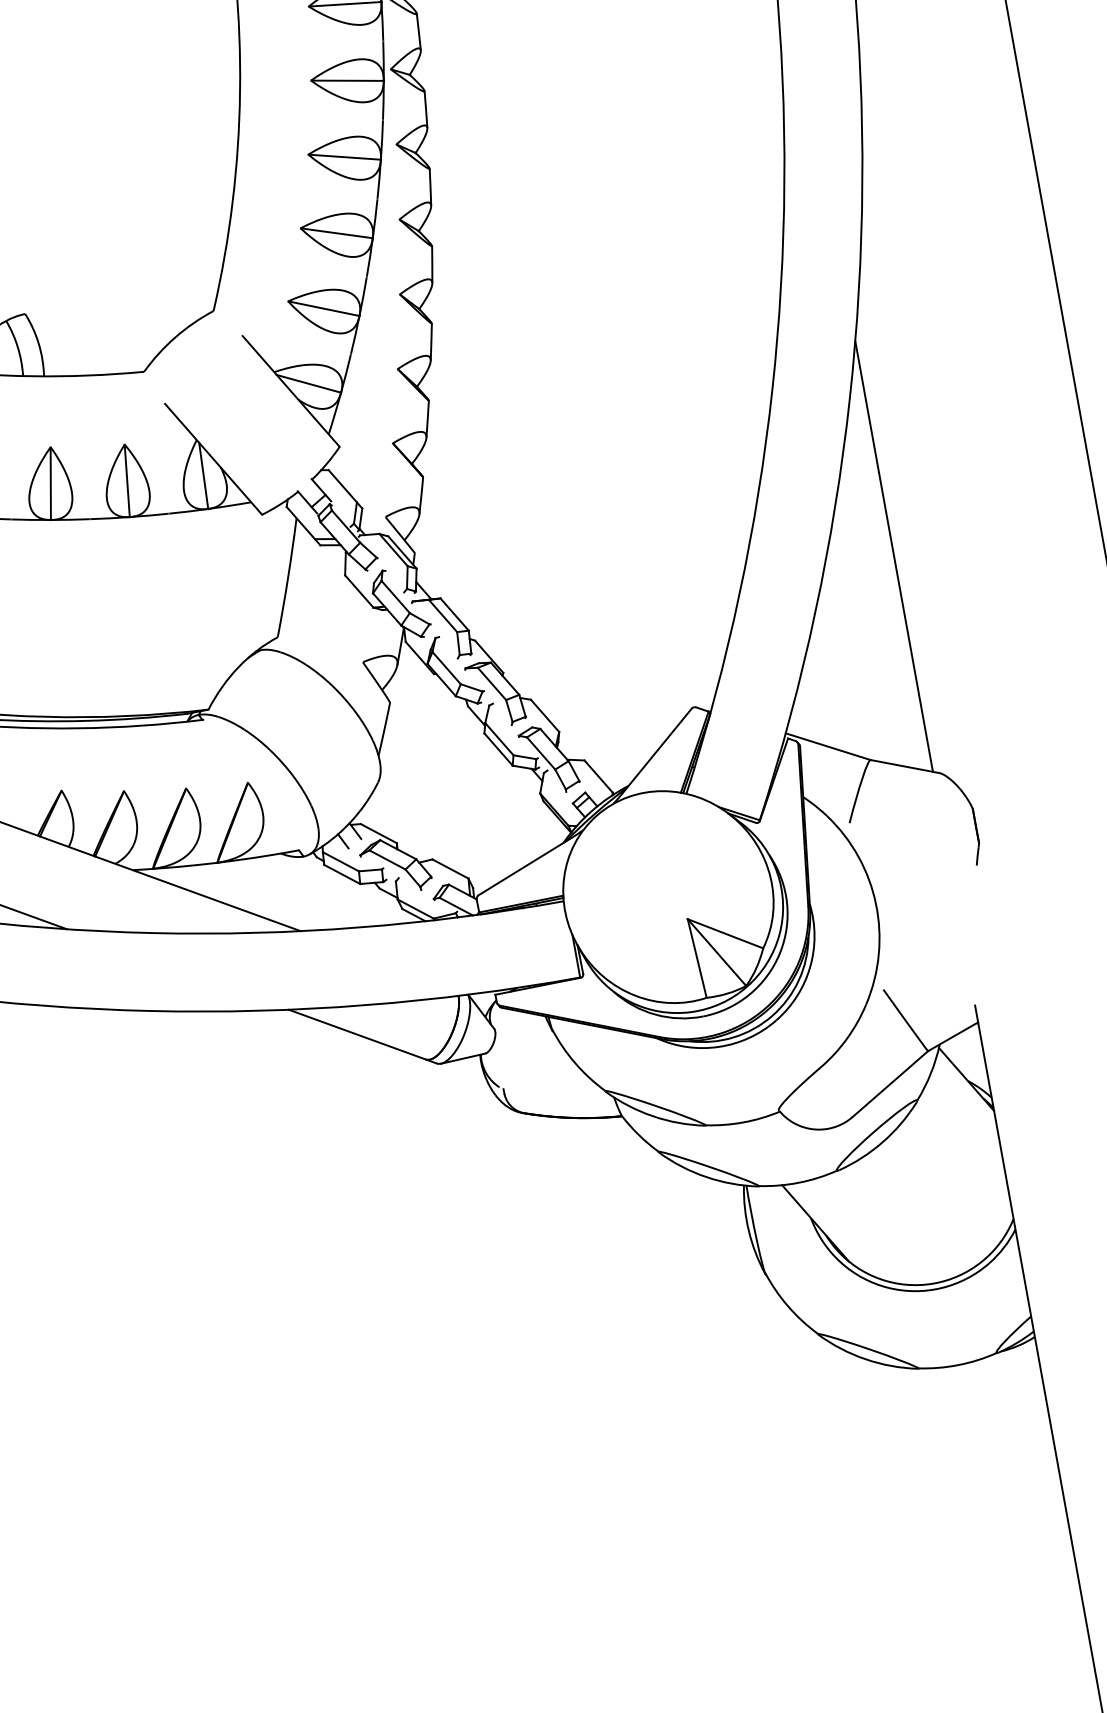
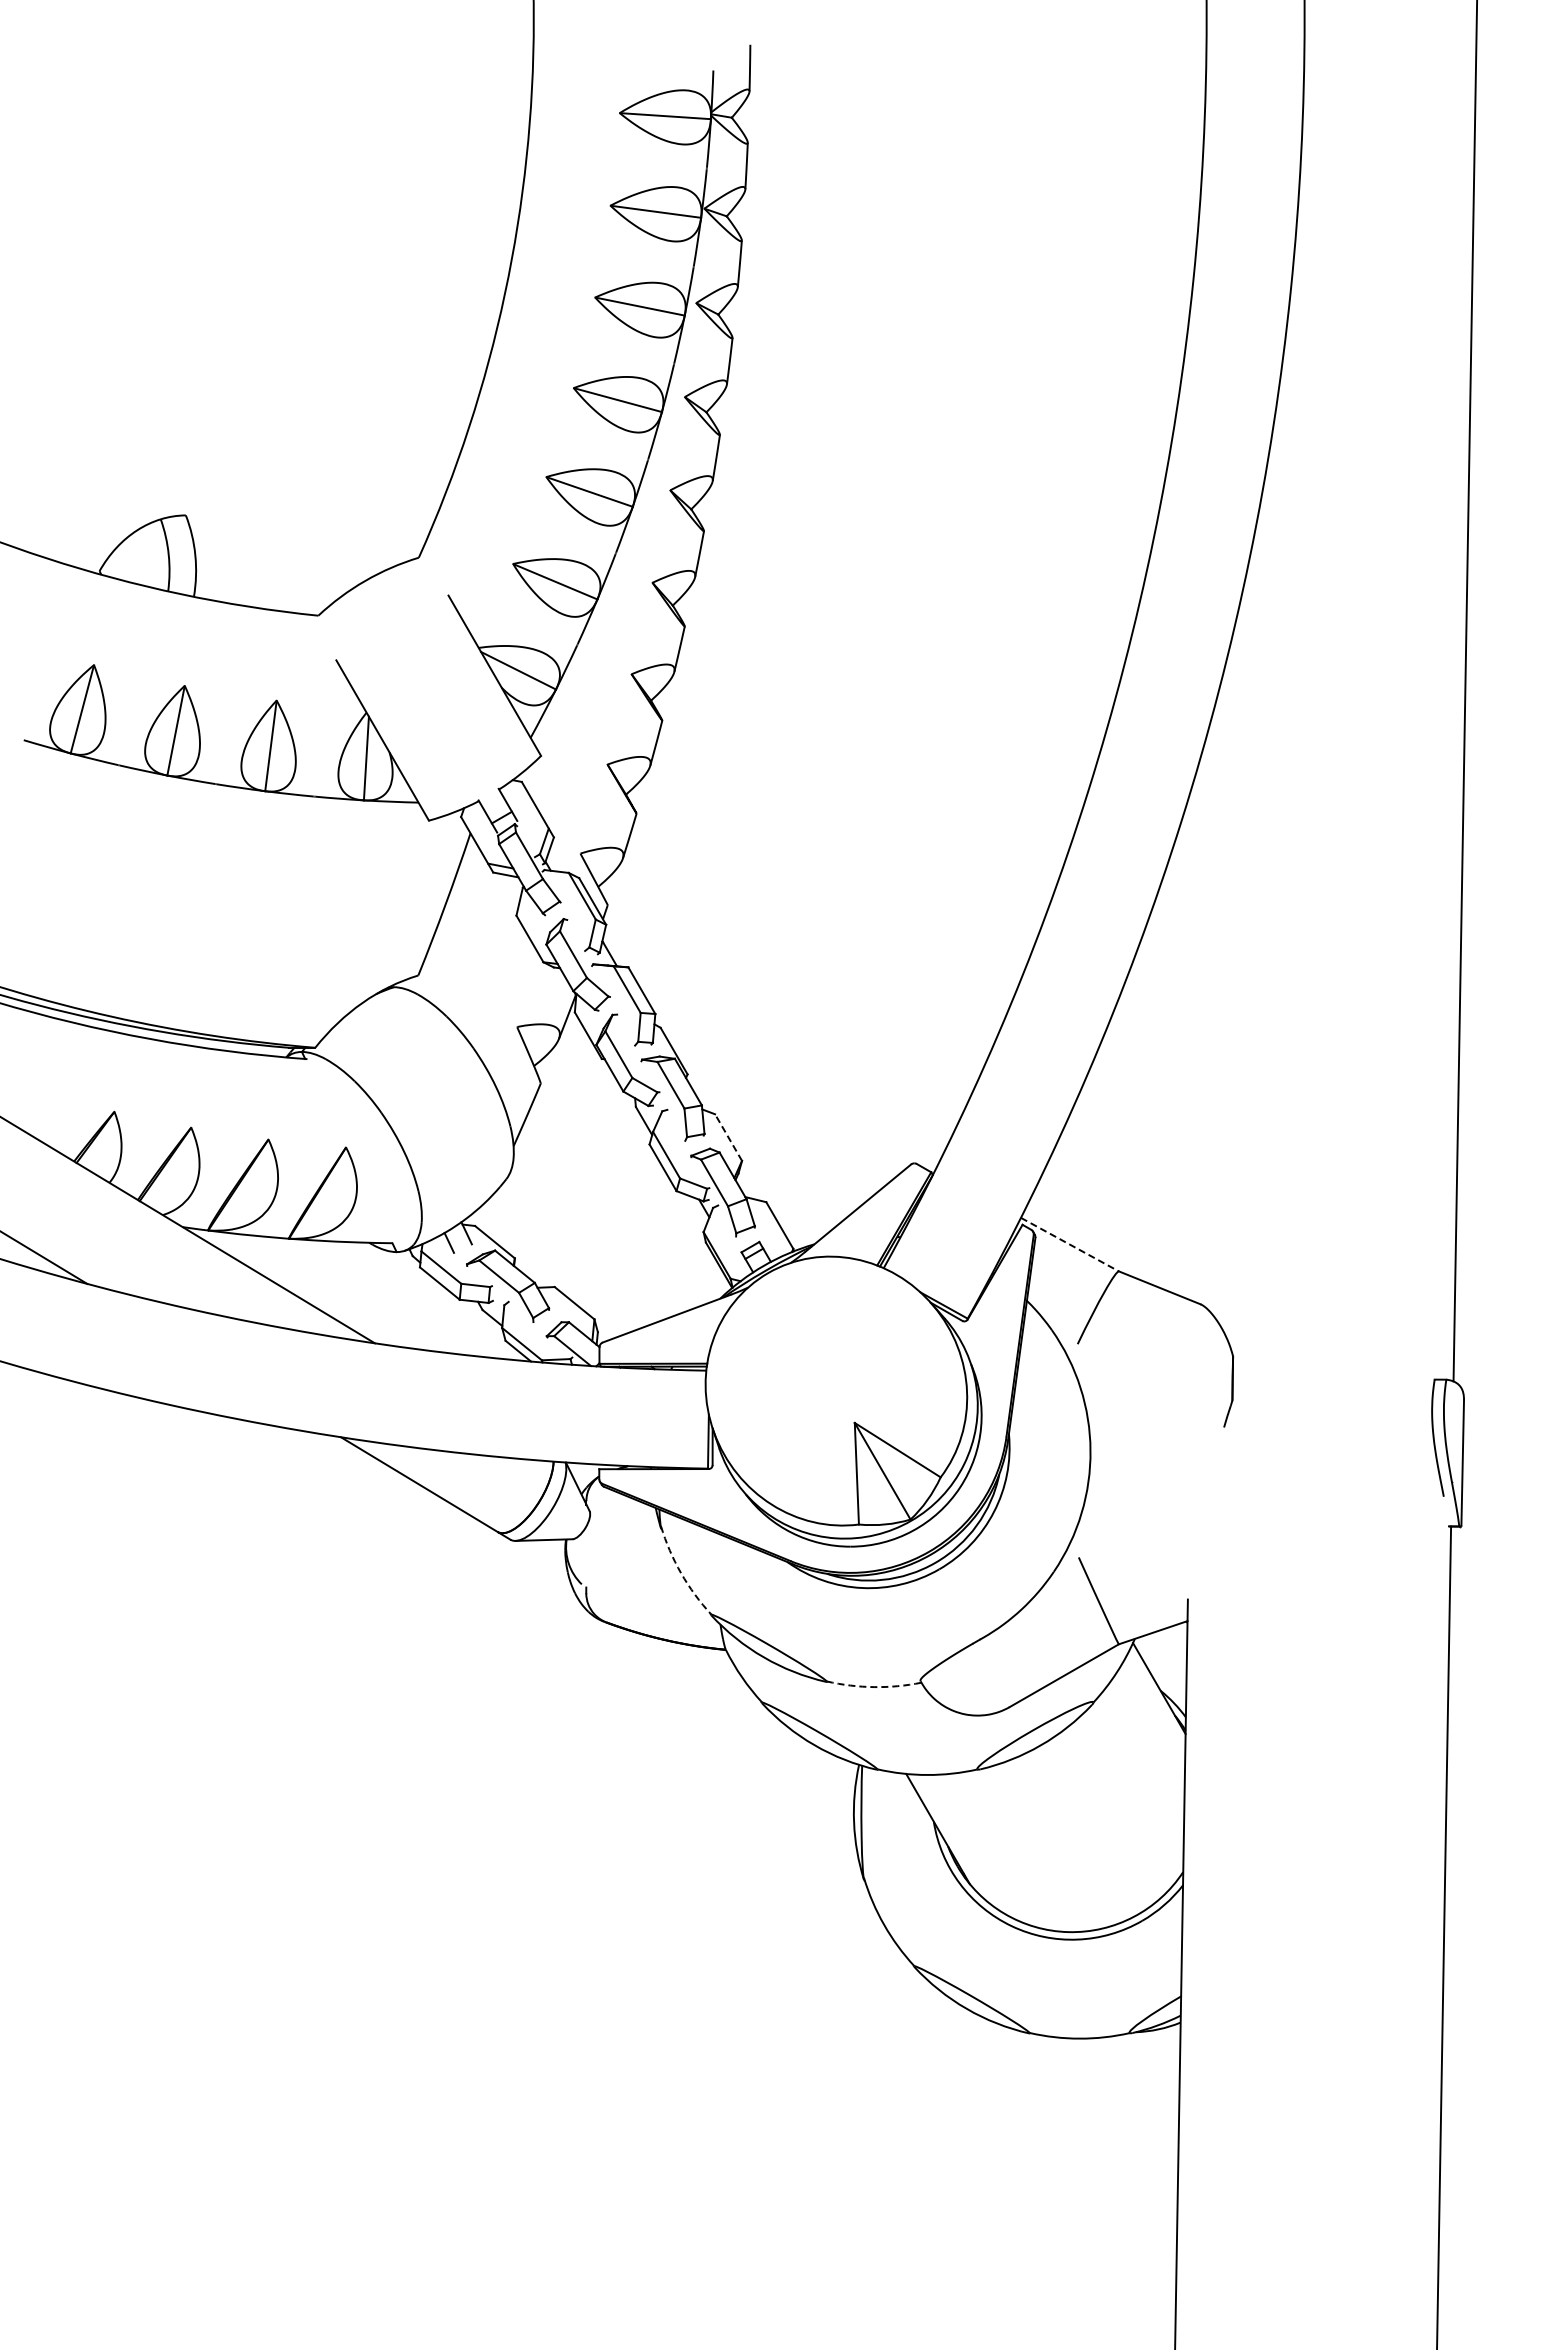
line: (894, 556) -> (1197, 1026), removed
line: (544, 715) -> (728, 1137), solid -> dashed
line: (828, 746) -> (1070, 1244), solid -> dashed
arc: (575, 1063) -> (681, 1573), solid -> dashed
arc: (744, 1122) -> (874, 1687), solid -> dashed

